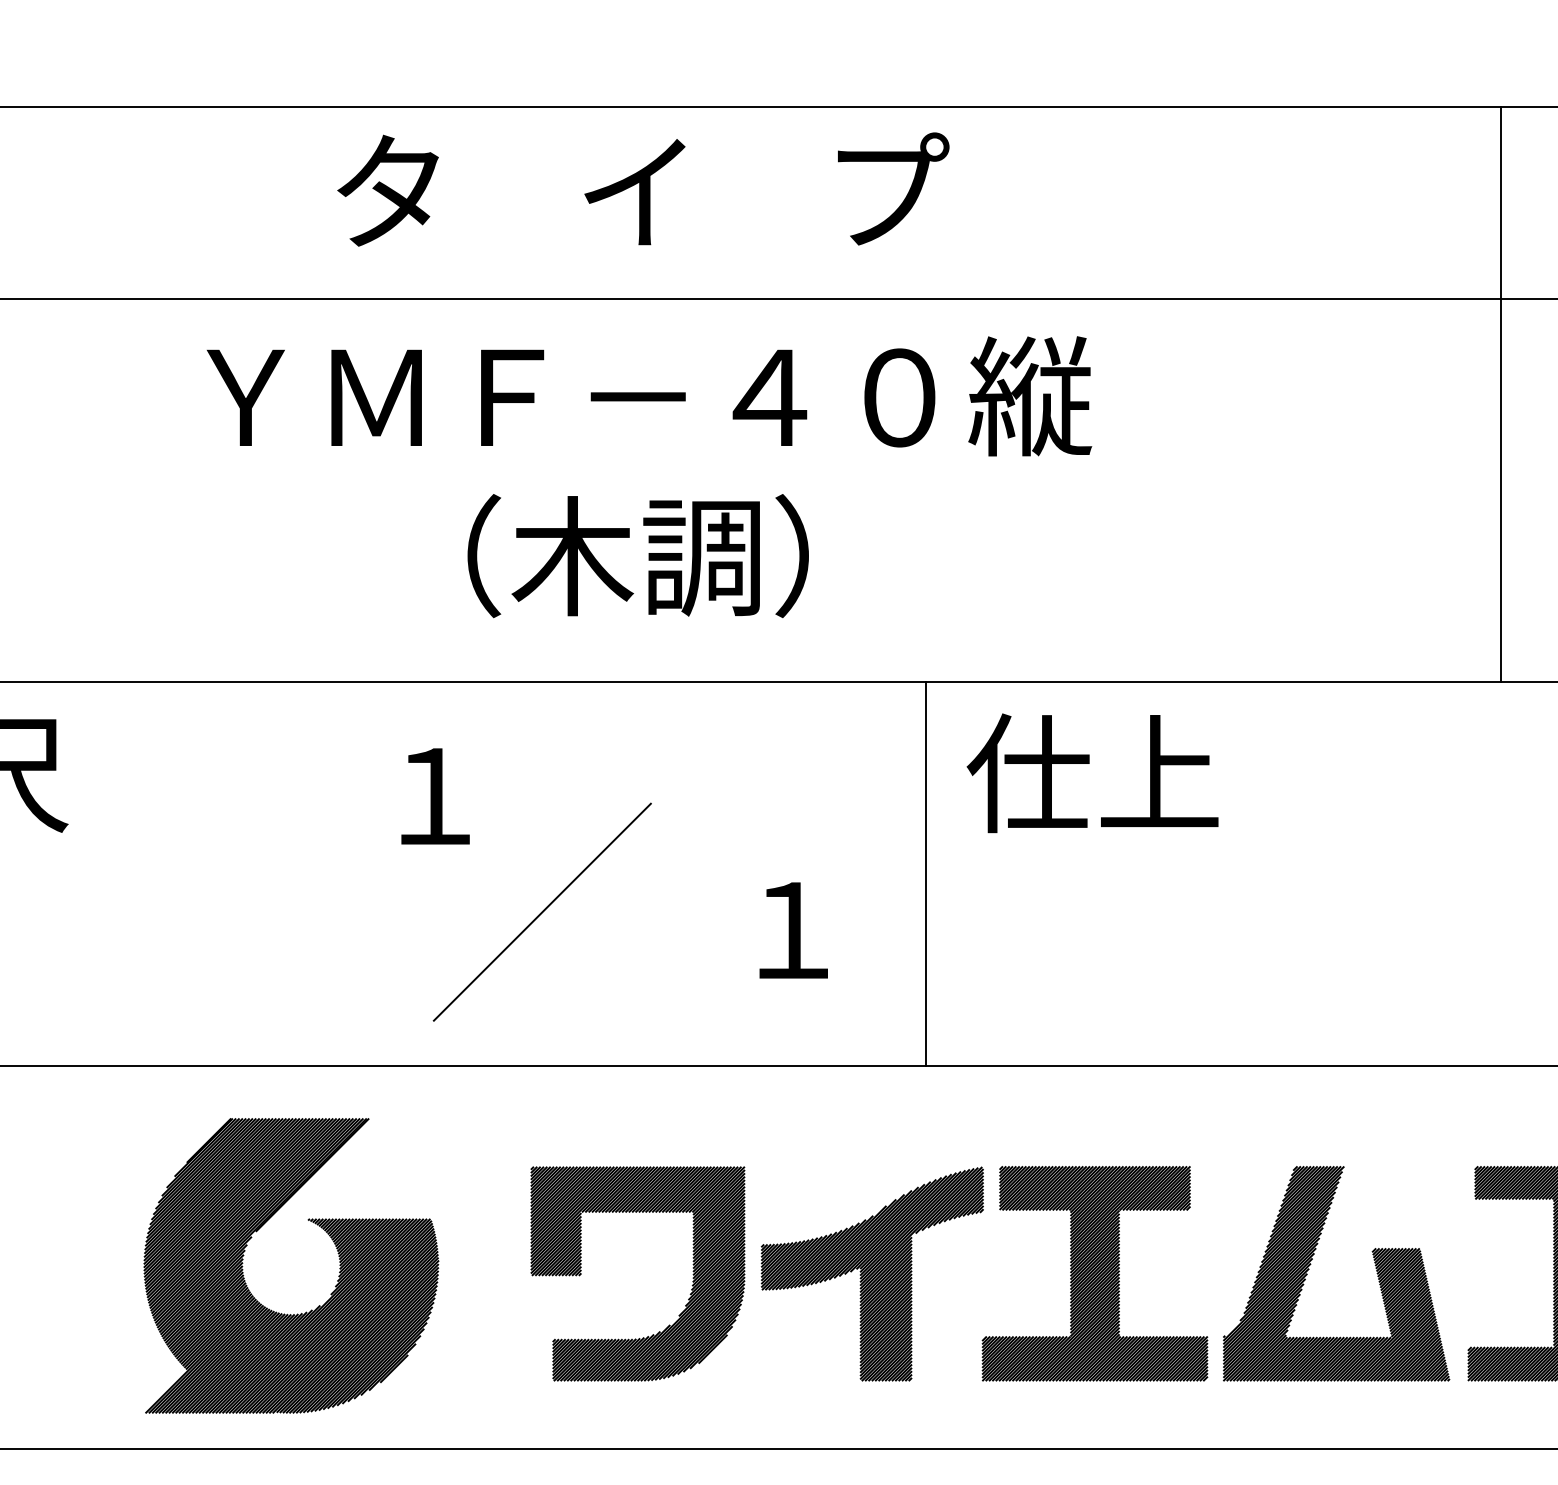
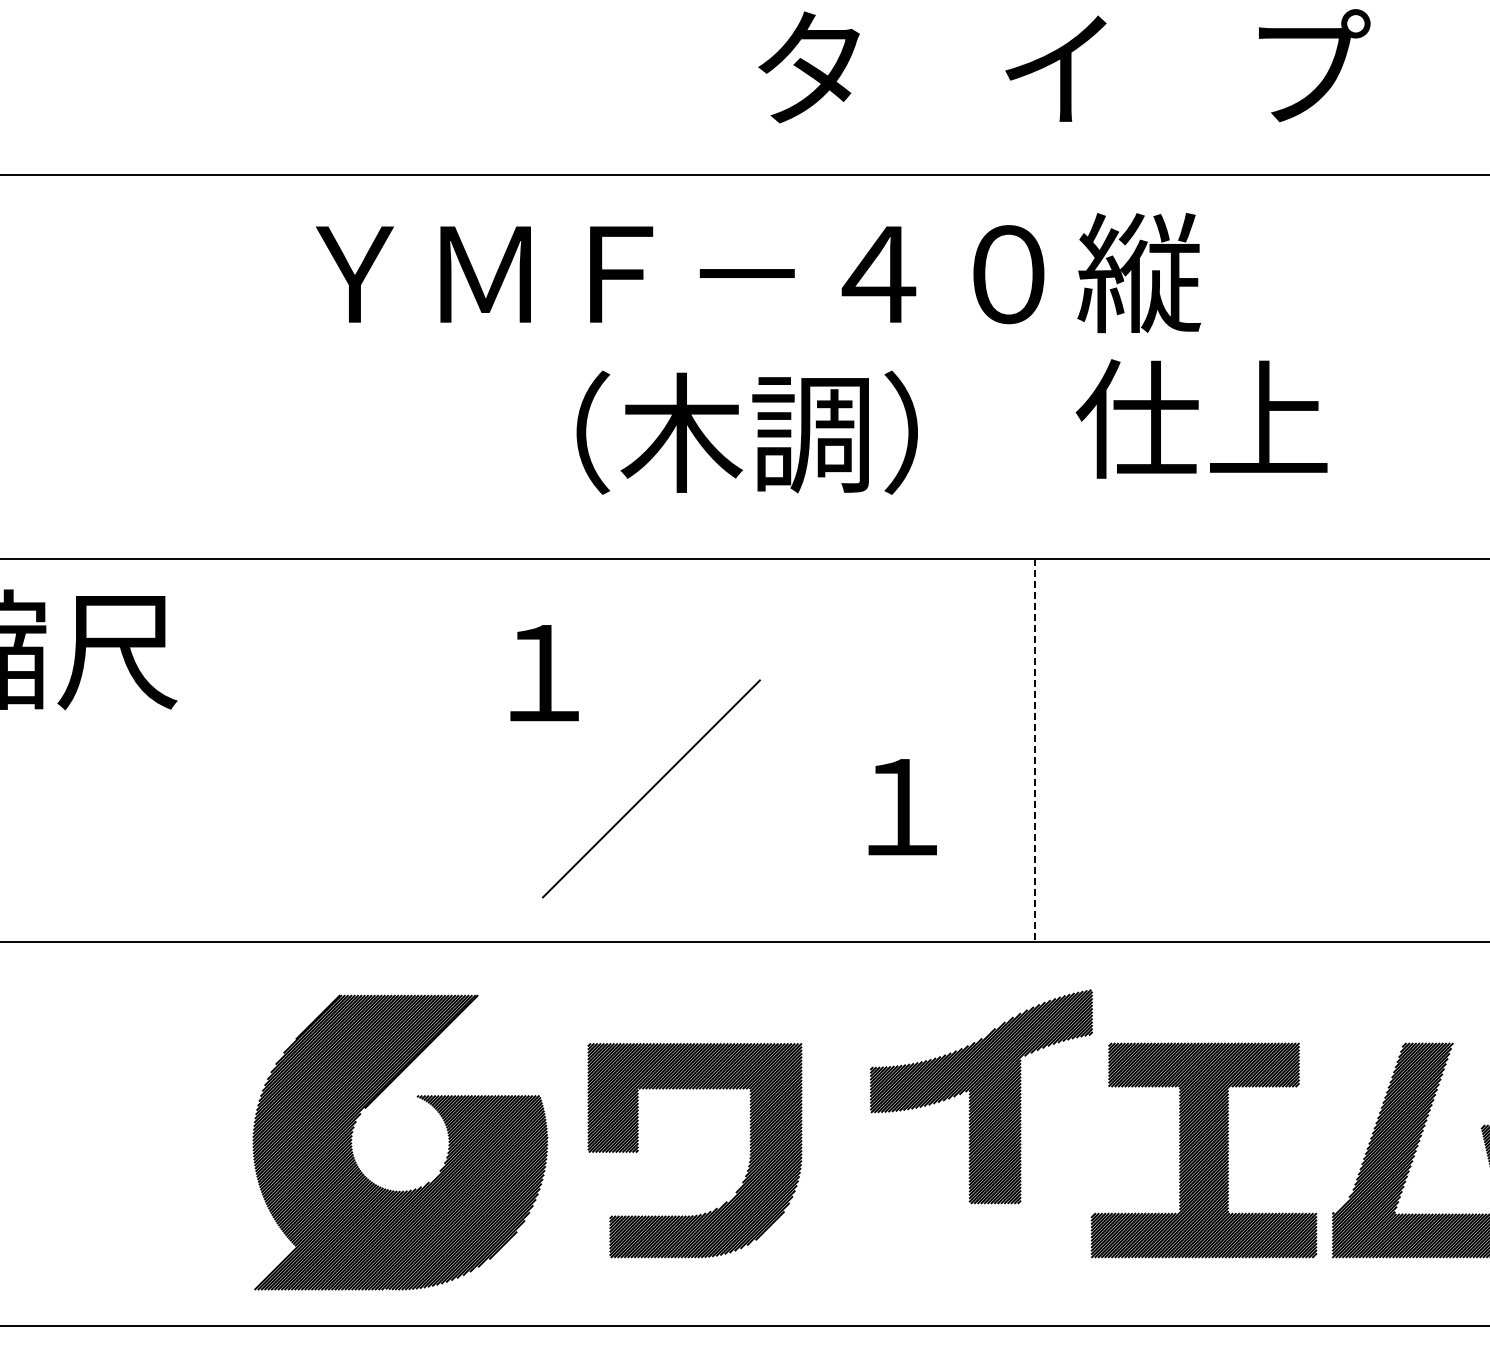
text: (643, 189) -> (1064, 66), moved
text: (1092, 773) -> (1201, 419), moved
line: (925, 873) -> (1034, 750), solid -> dashed
part: (872, 1273) -> (981, 1096), moved
part: (692, 1274) -> (749, 1151), moved

